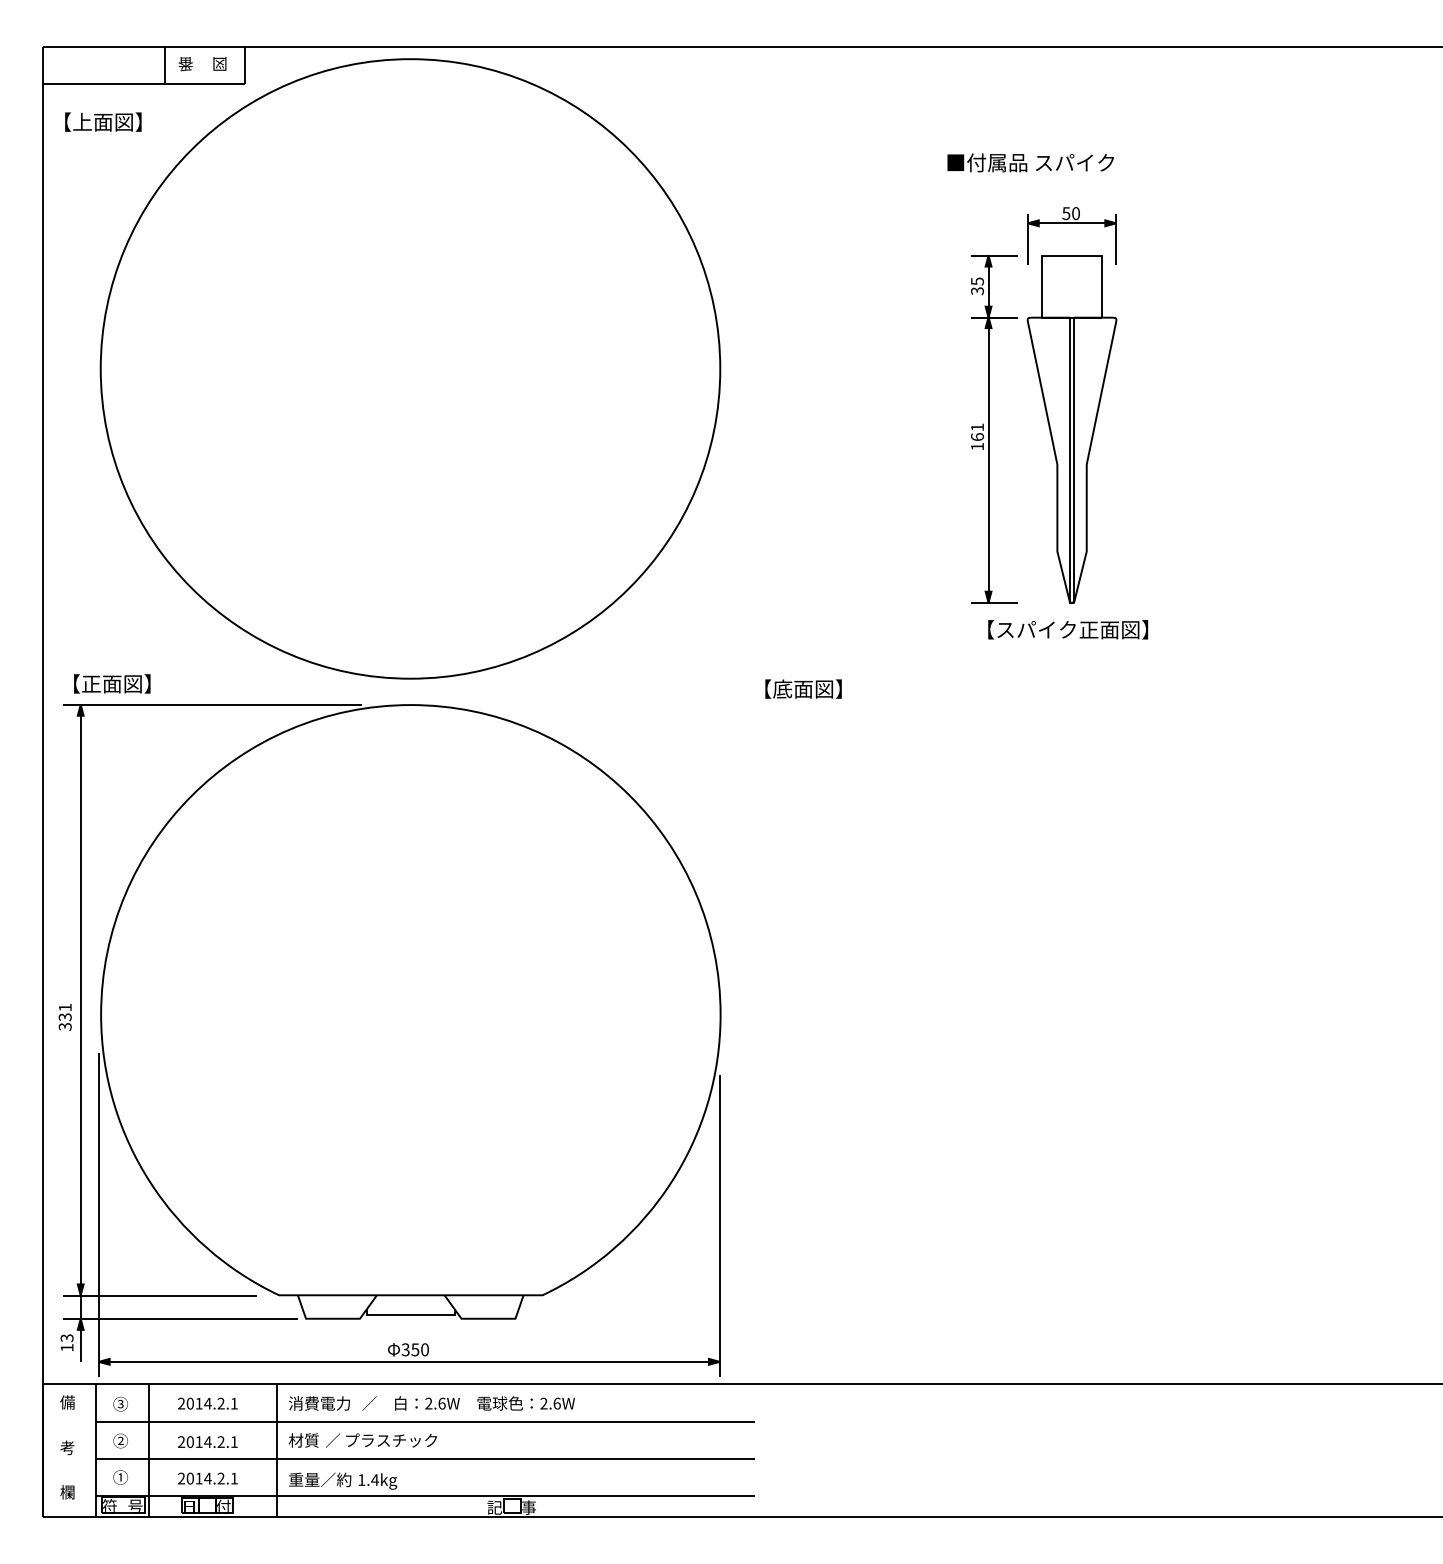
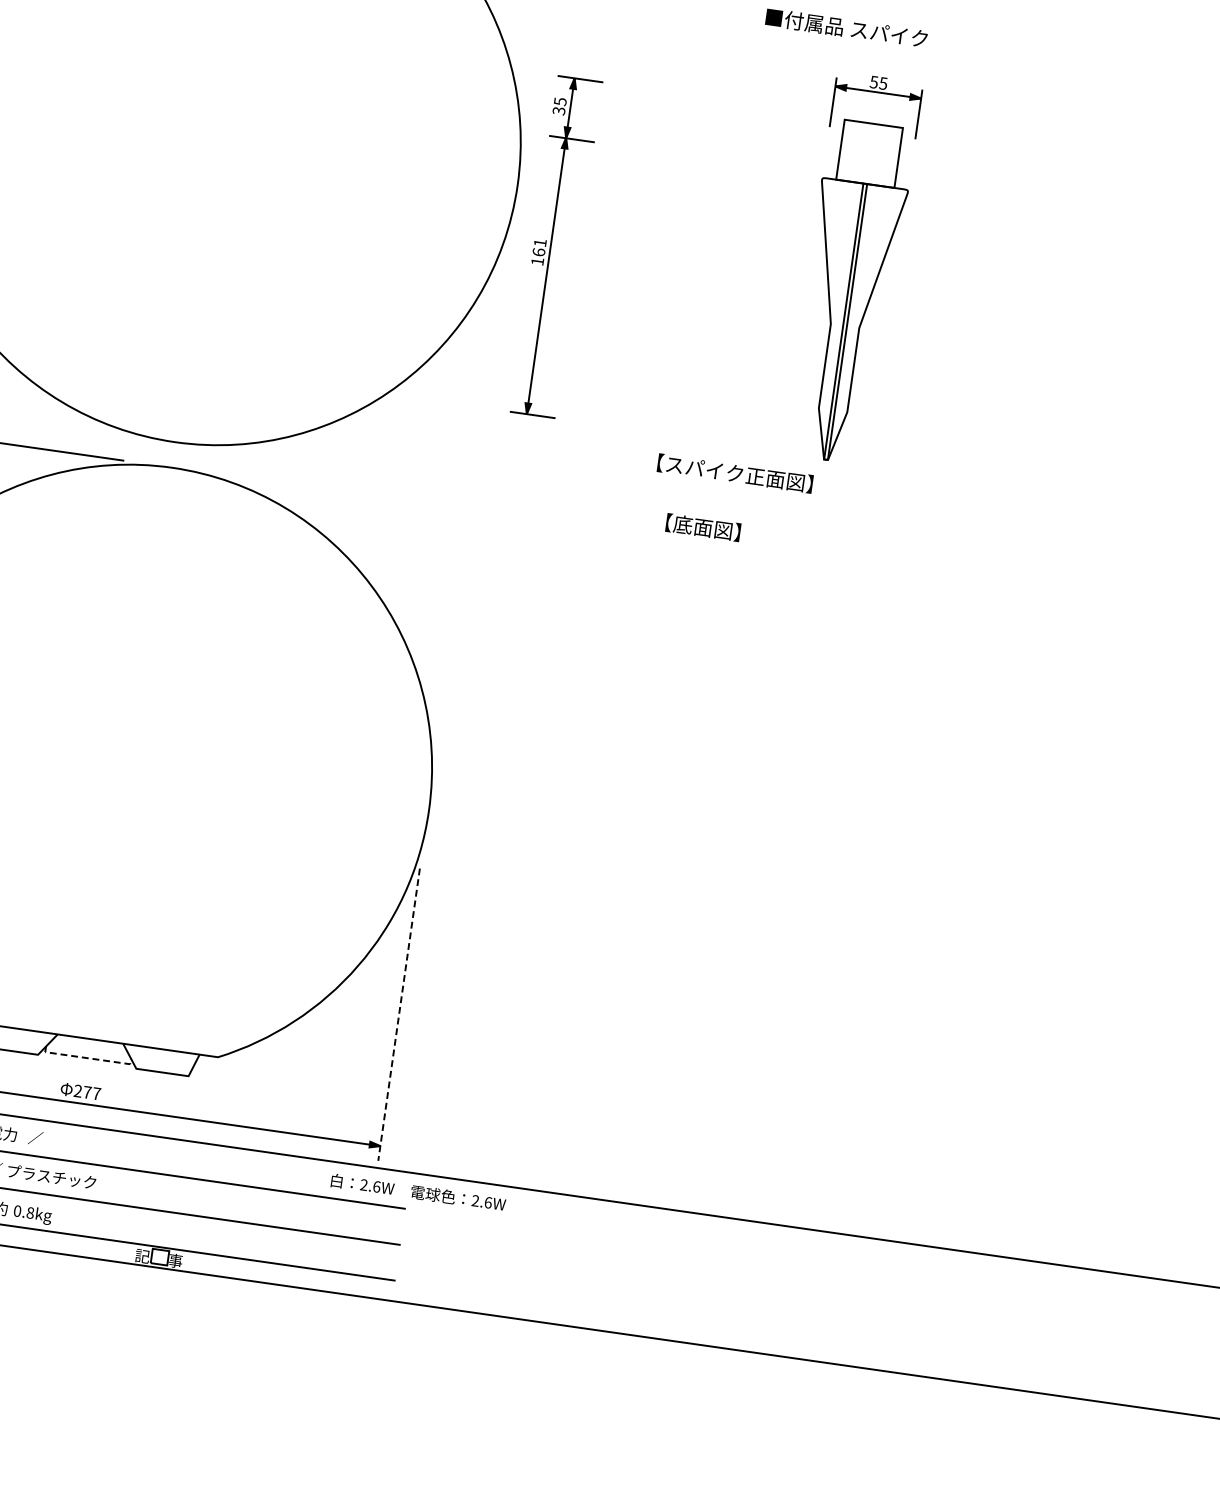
text: (1075, 213) -> (882, 83), 50 -> 55
part: (994, 429) -> (556, 247), moved
text: (1068, 629) -> (735, 473), moved
text: (803, 688) -> (703, 527), moved
line: (719, 1226) -> (398, 1015), solid -> dashed
line: (410, 1315) -> (87, 1058), solid -> dashed
text: (414, 1349) -> (86, 1092), 350 -> 277
text: (484, 1403) -> (417, 1192), moved
text: (368, 1479) -> (24, 1211), 1.4kg -> 0.8kg

